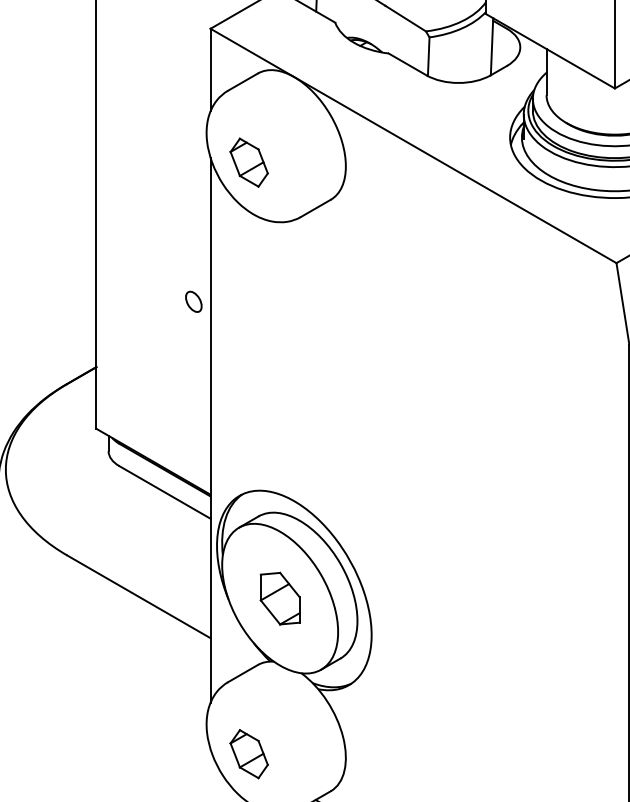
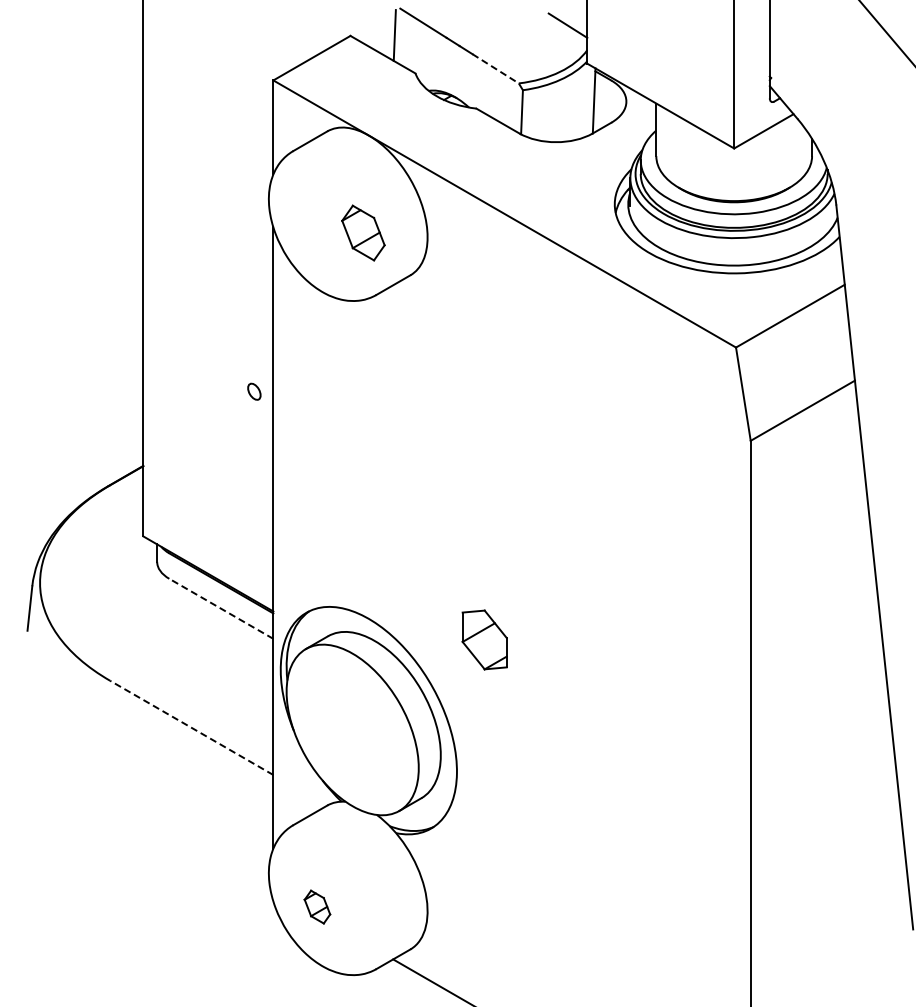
line: (406, 19) -> (496, 69), solid -> dashed
part: (249, 162) -> (363, 232), moved
part: (193, 301) -> (254, 391), size x0.7
line: (164, 492) -> (220, 608), solid -> dashed
line: (138, 596) -> (191, 727), solid -> dashed
part: (279, 598) -> (484, 639), moved
part: (249, 753) -> (317, 906), size x0.6

